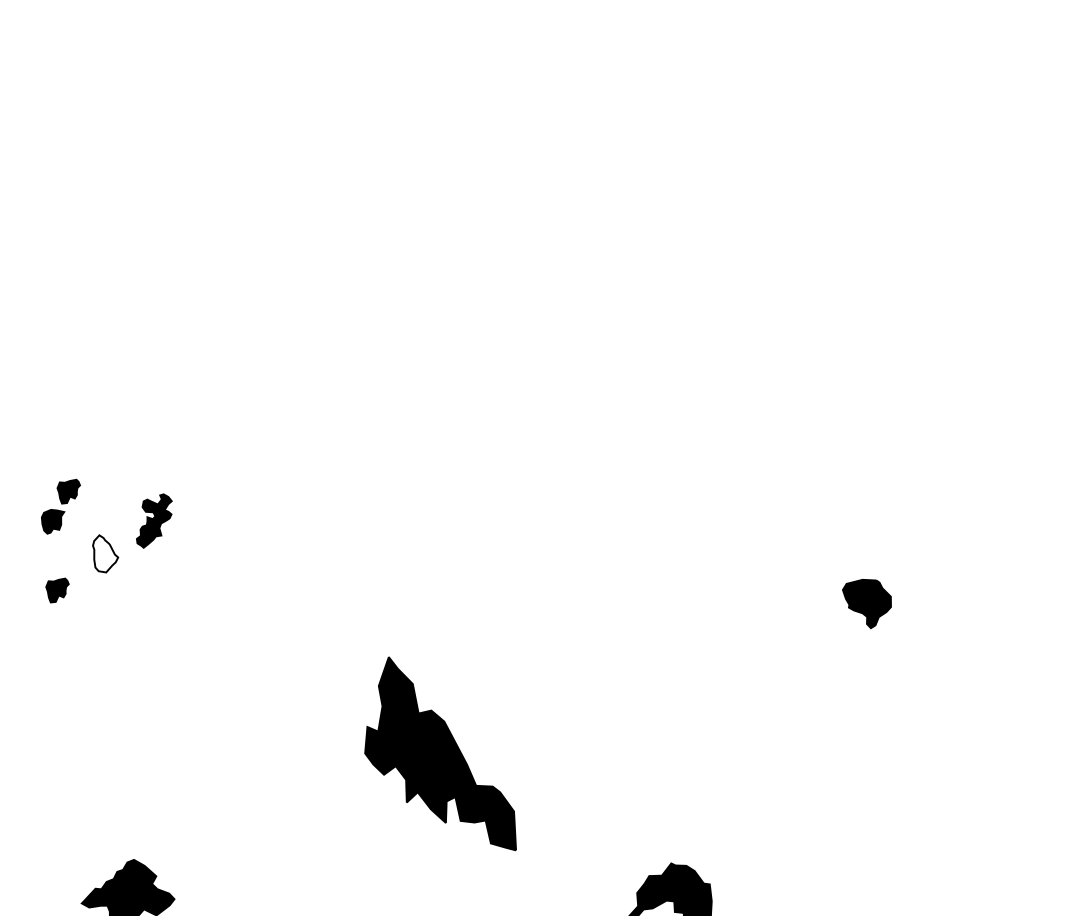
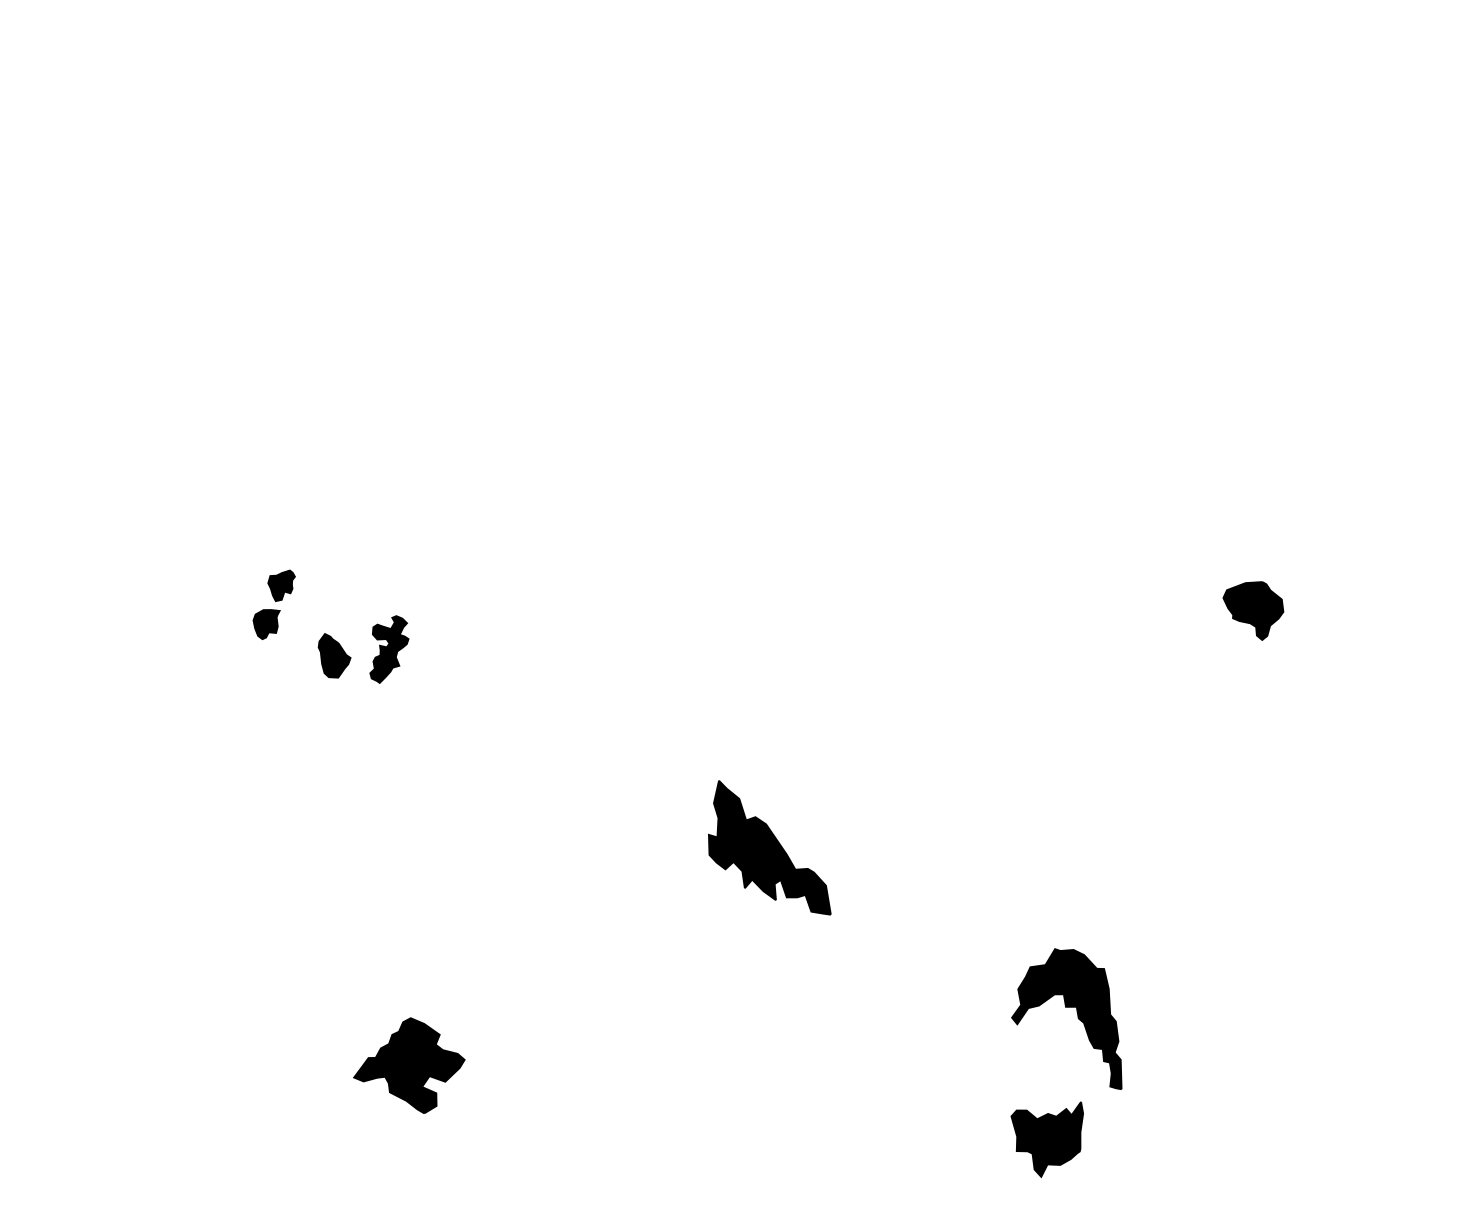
part: (154, 521) -> (389, 649), moved
fill: (105, 553) -> (334, 655), added
part: (56, 590) -> (281, 705), removed
part: (445, 752) -> (769, 847), size x0.62

